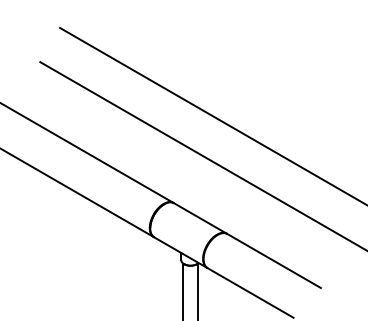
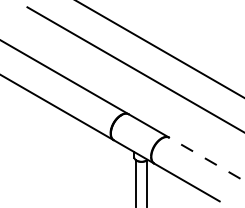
line: (274, 261) -> (205, 158), solid -> dashed

